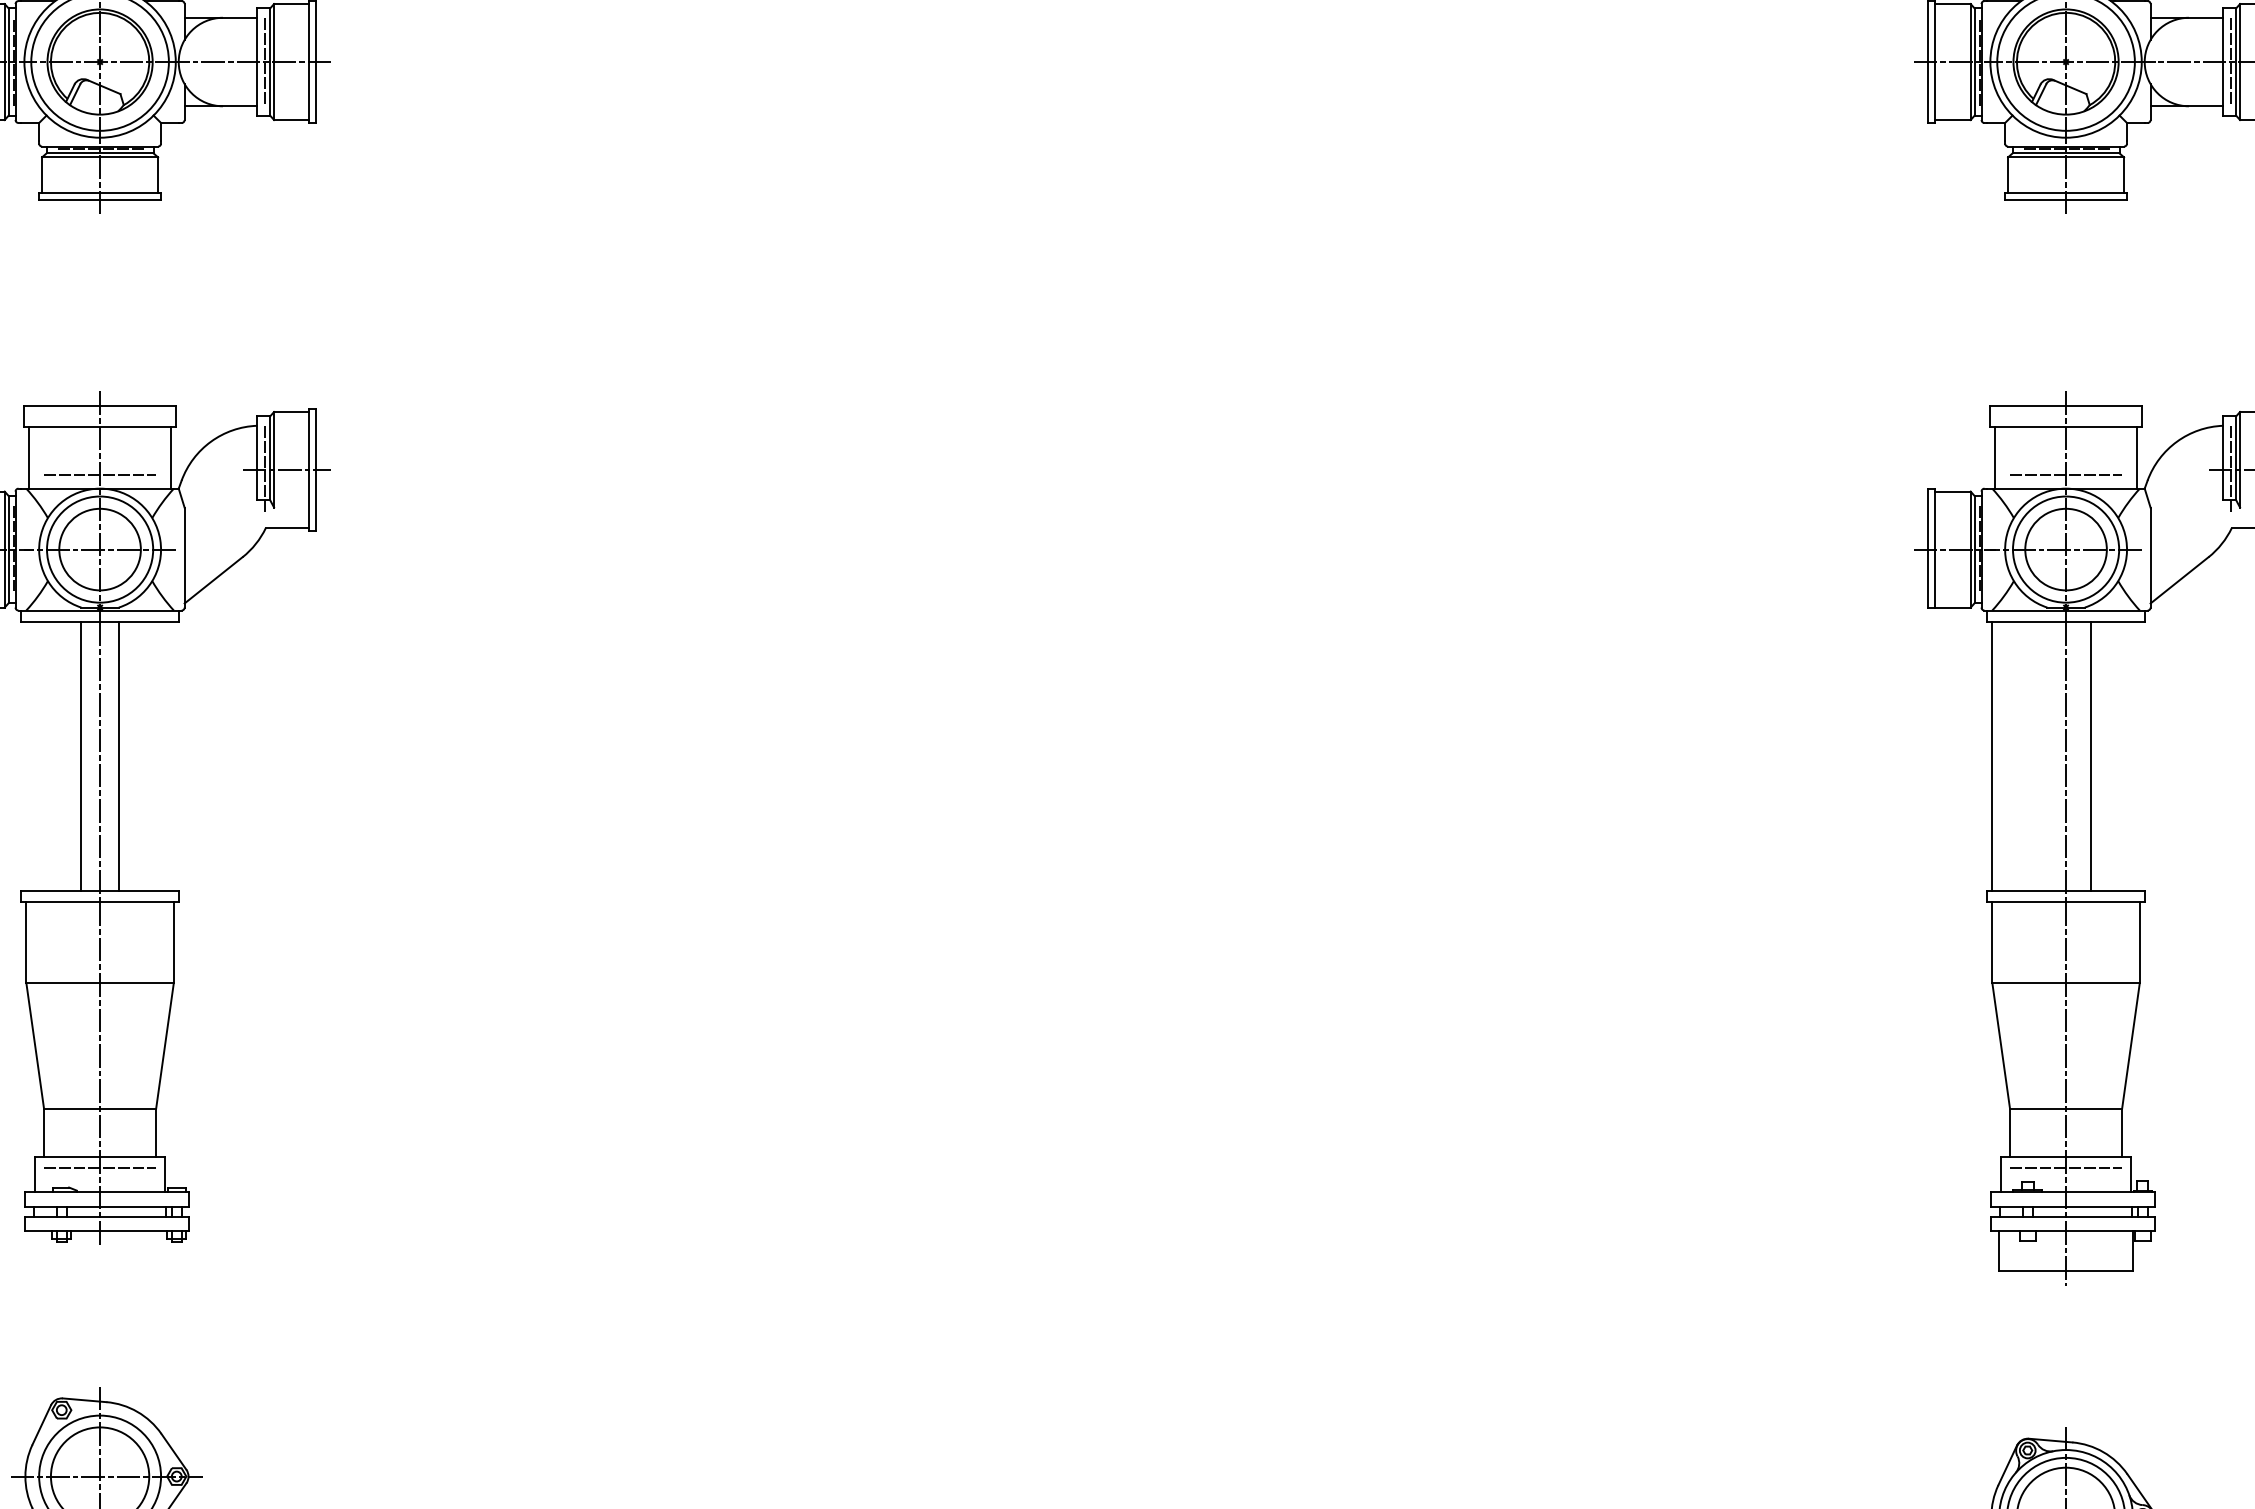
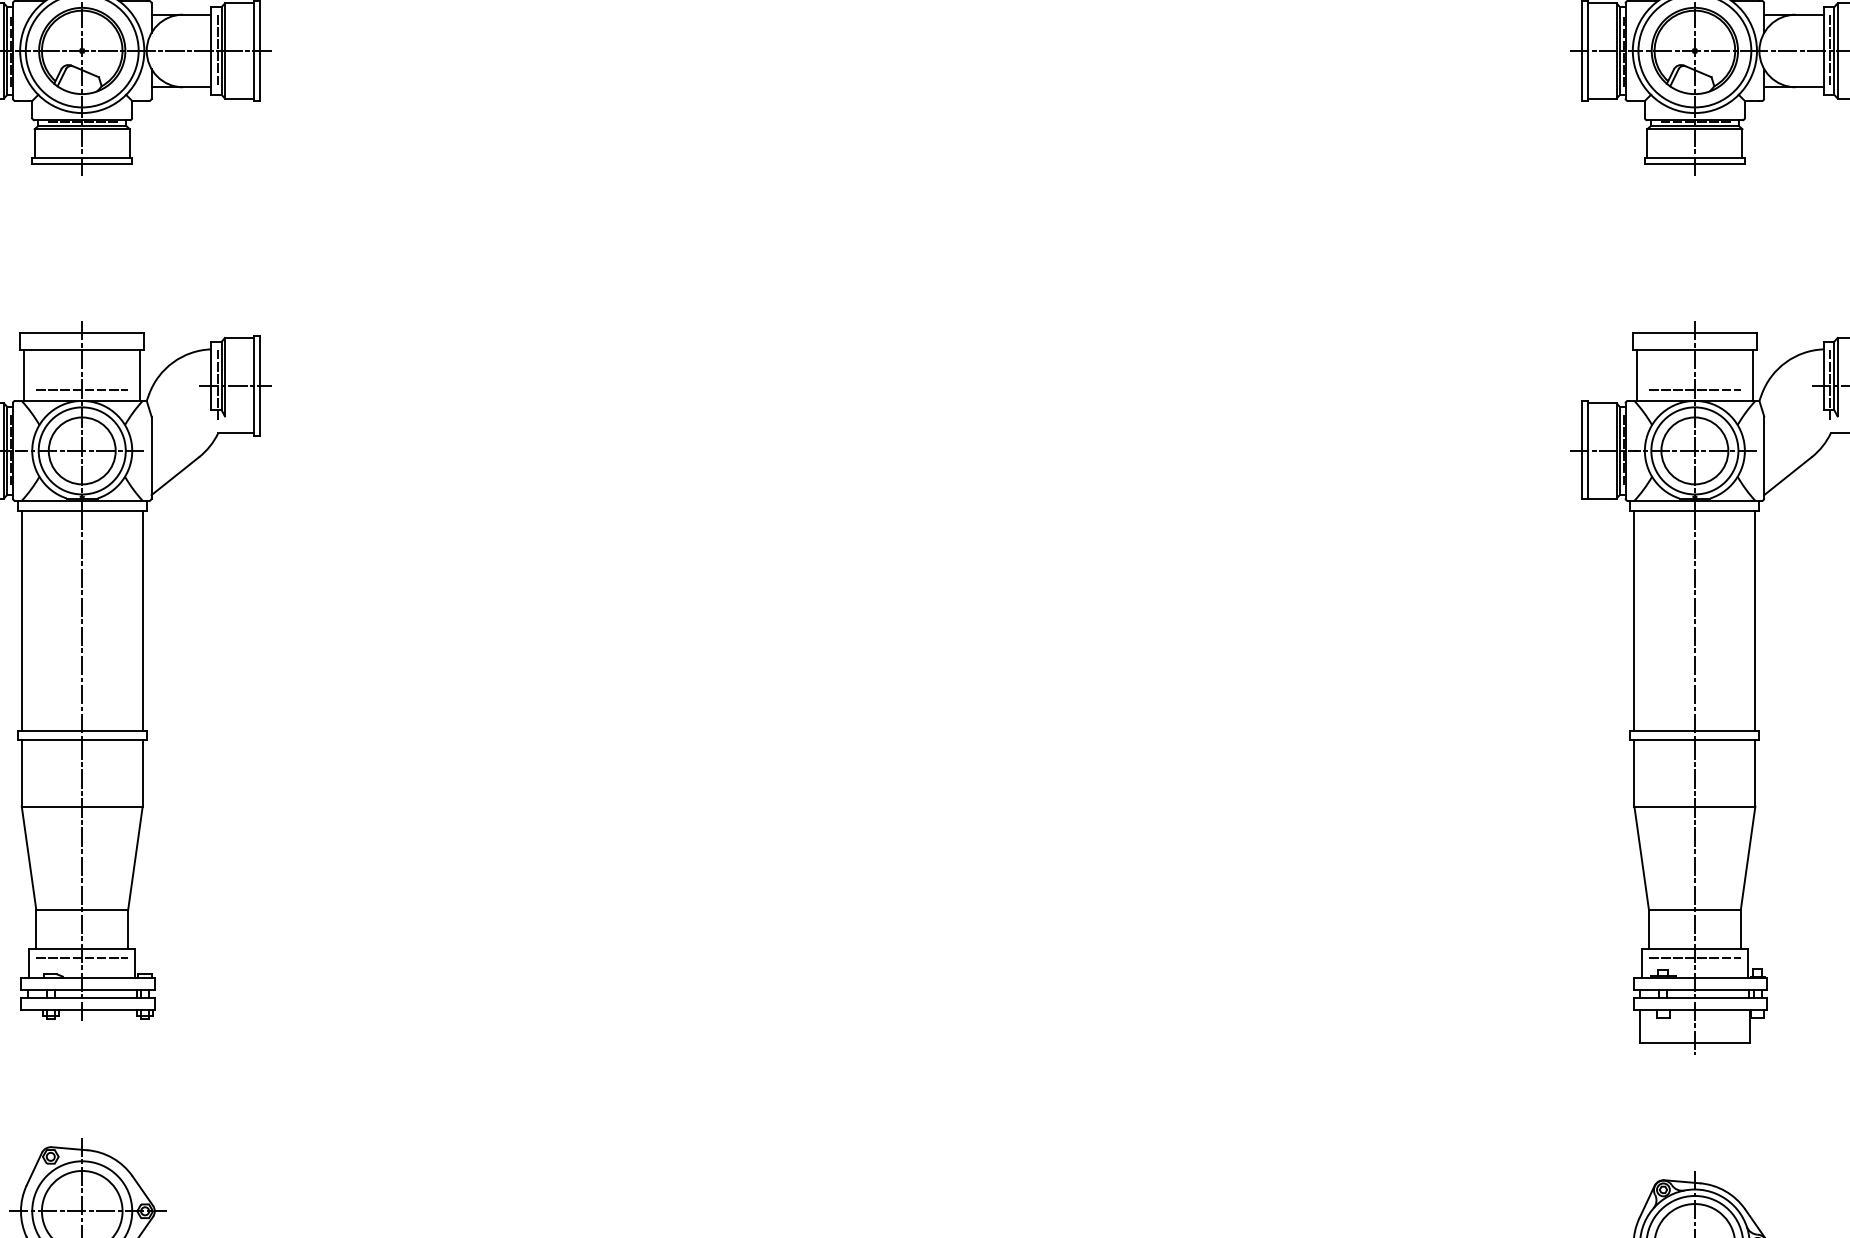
line: (80, 756) -> (21, 620), moved
line: (118, 756) -> (142, 620), moved
line: (2091, 756) -> (1755, 620), moved

